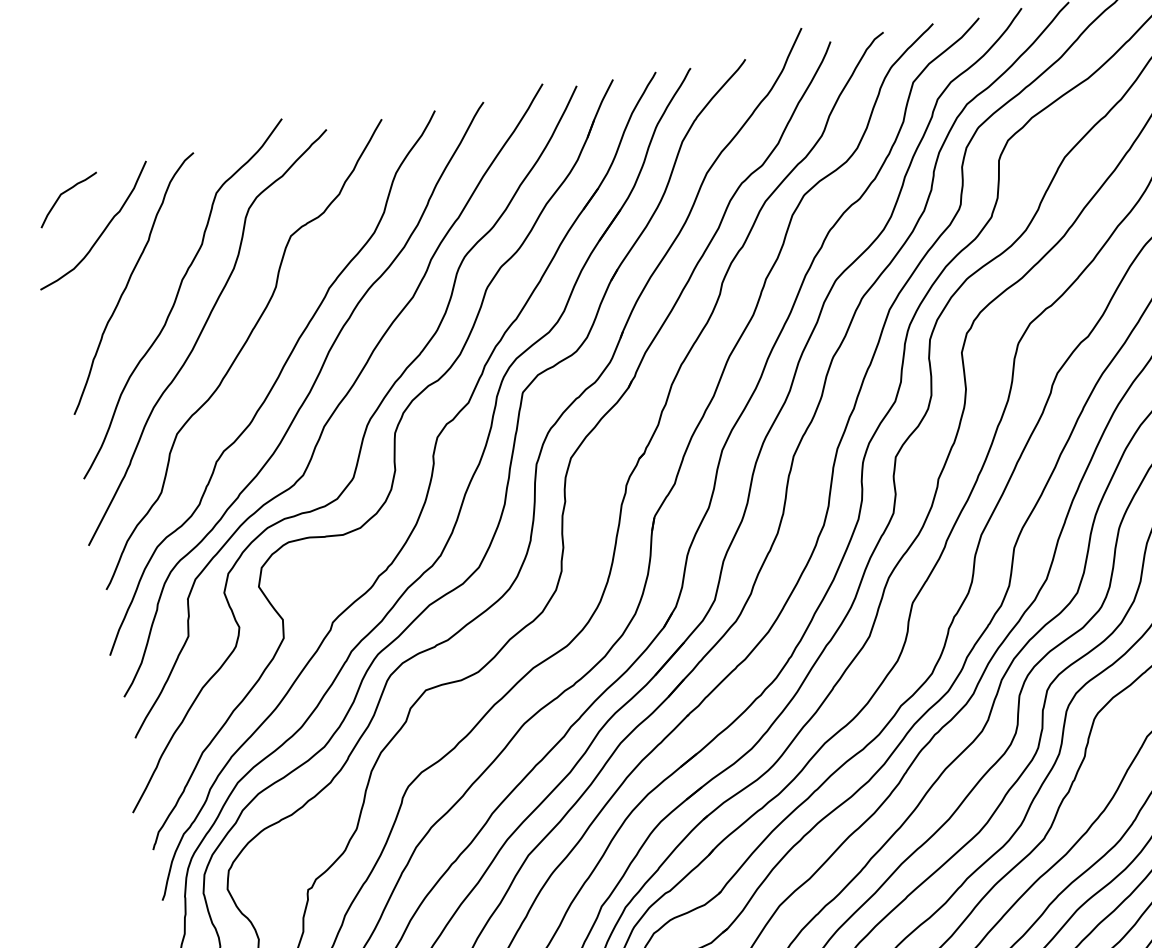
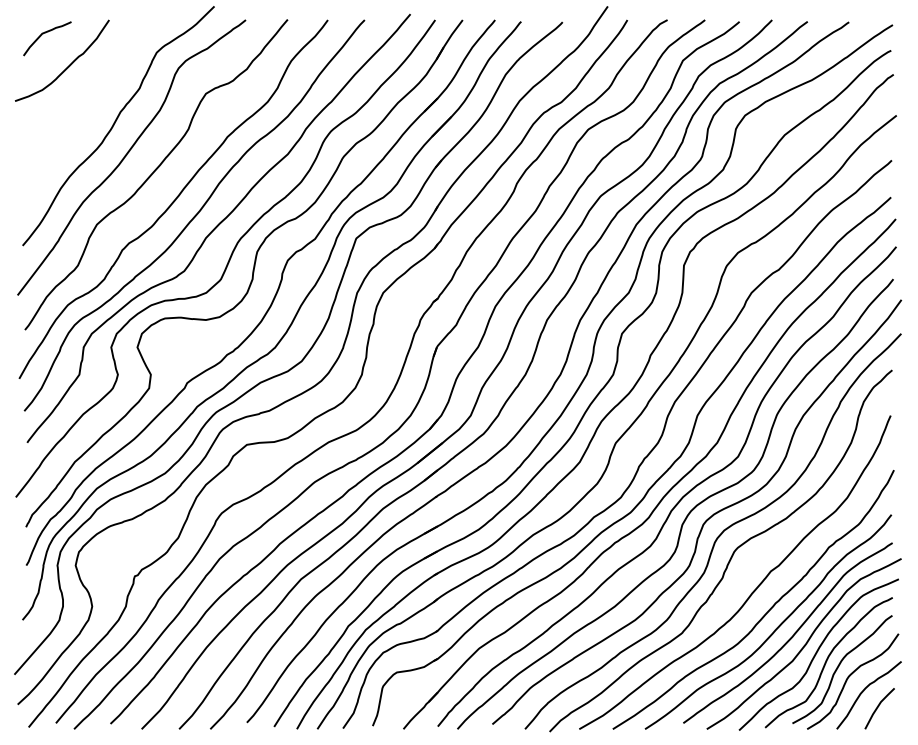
curve: (129, 282) -> (81, 107), removed

